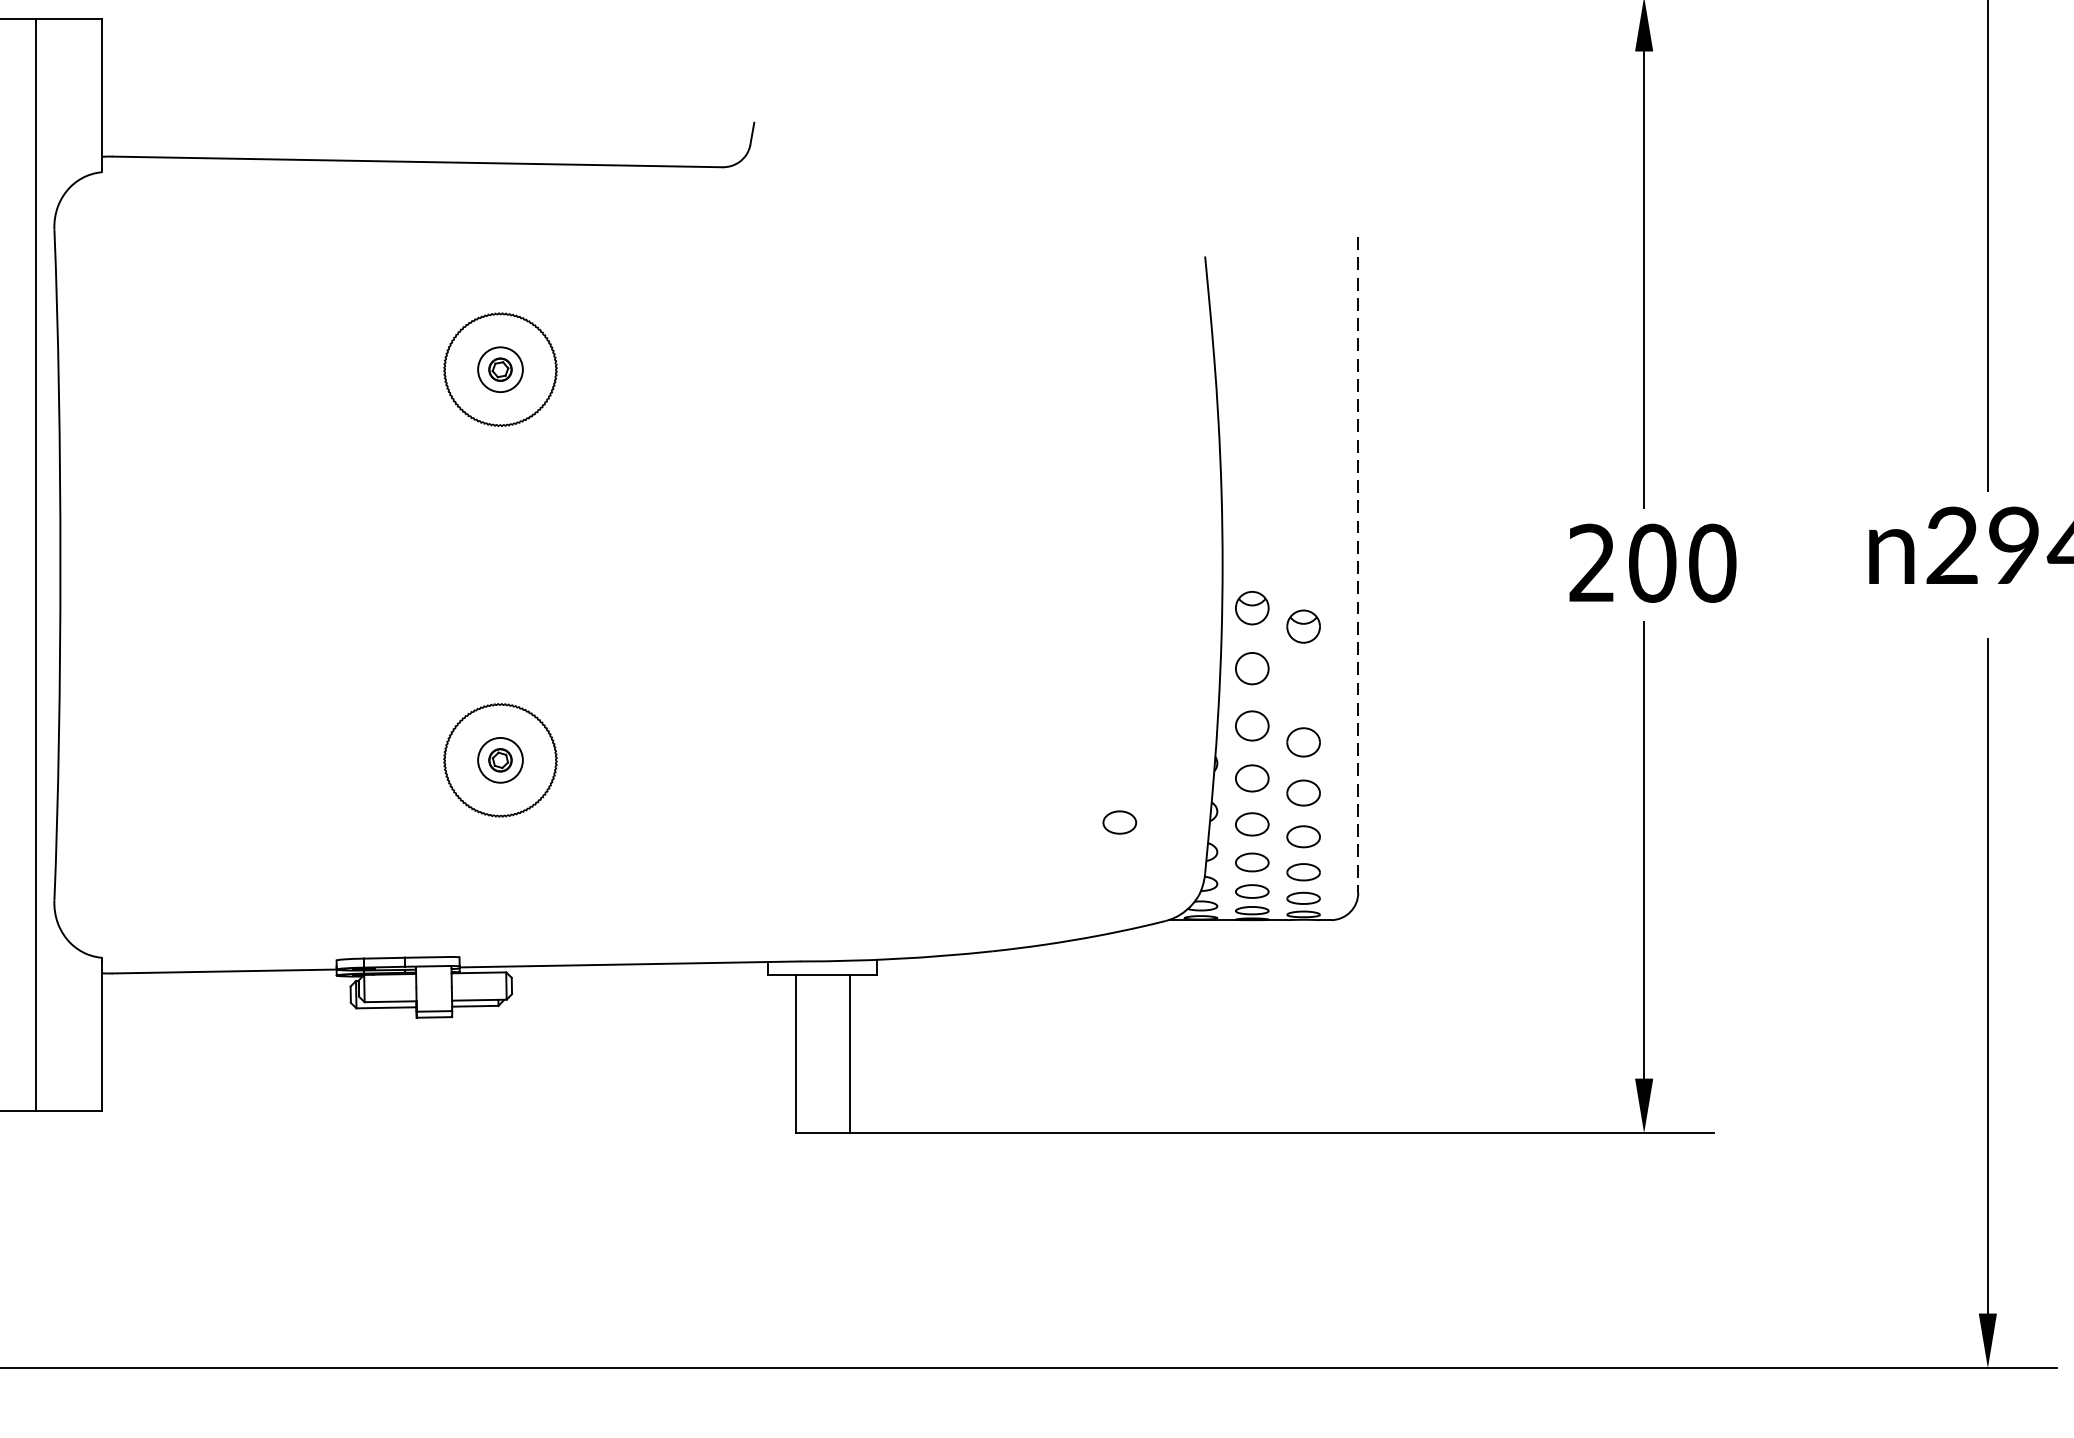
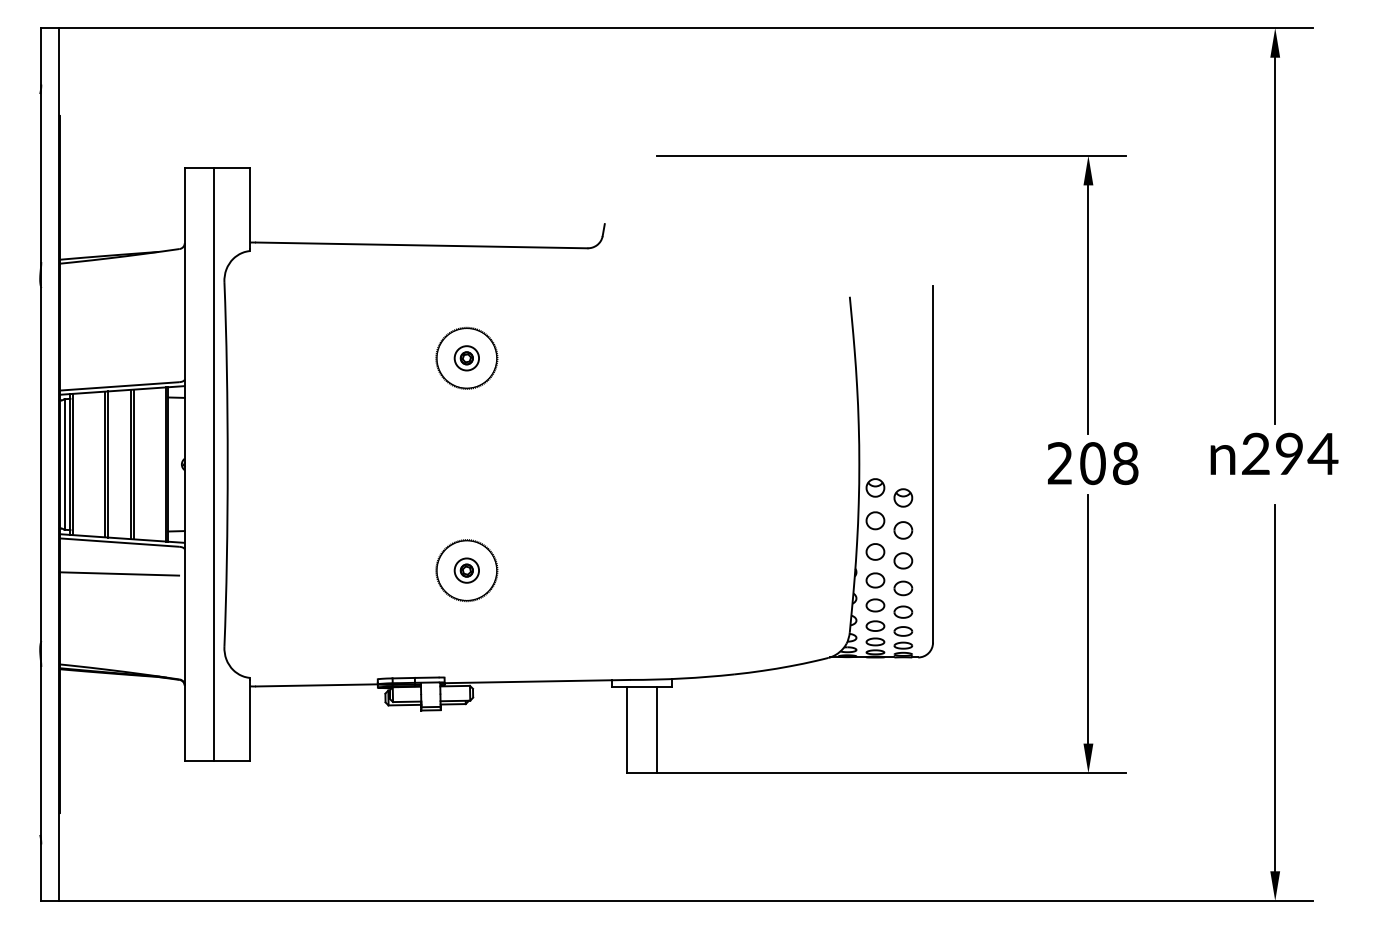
text: (1712, 563) -> (1125, 463), 200 -> 208
line: (1359, 565) -> (933, 464), dashed -> solid
part: (1303, 686) -> (903, 530), added
part: (1119, 822) -> (803, 604), removed

